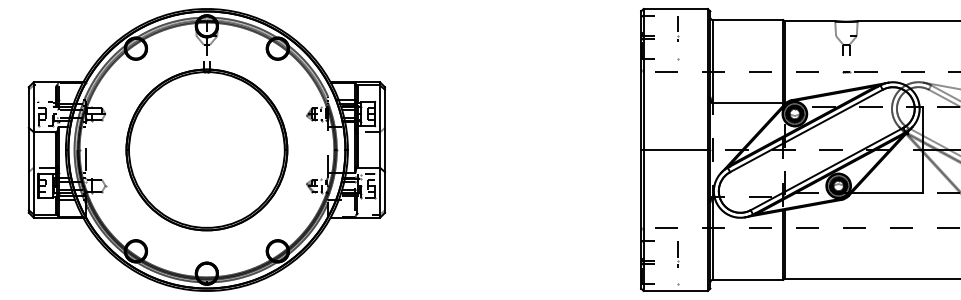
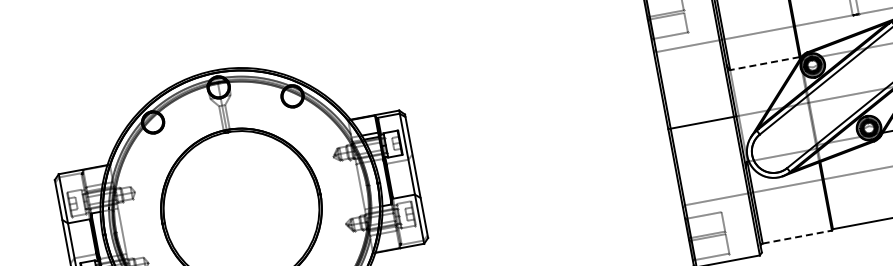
line: (747, 103) -> (764, 63), solid -> dashed
line: (748, 279) -> (797, 236), solid -> dashed

